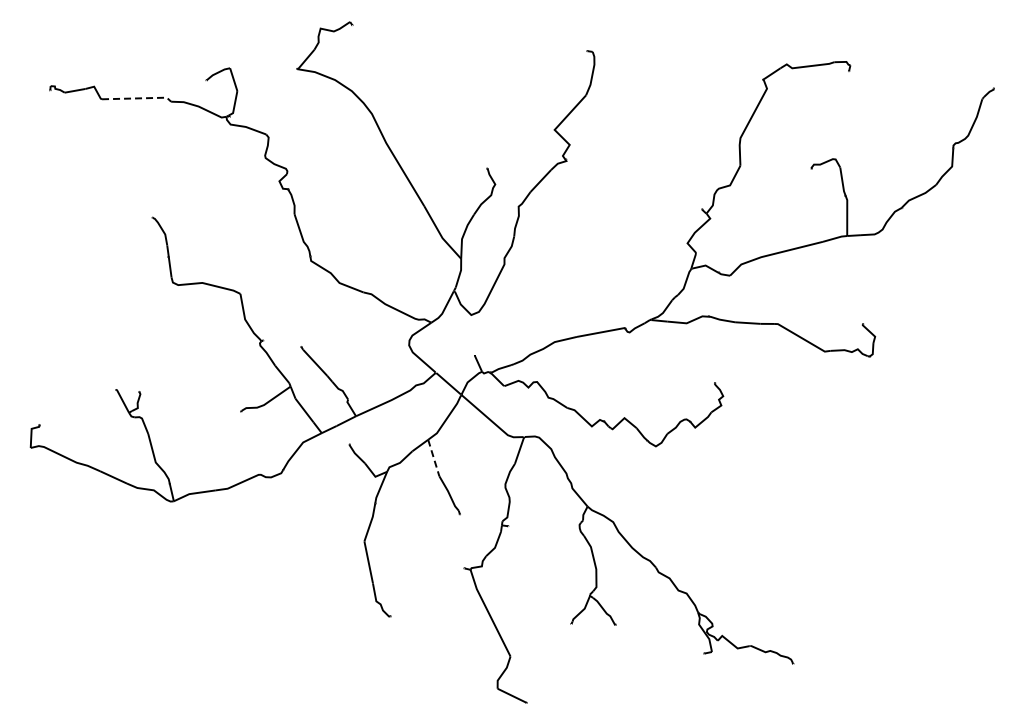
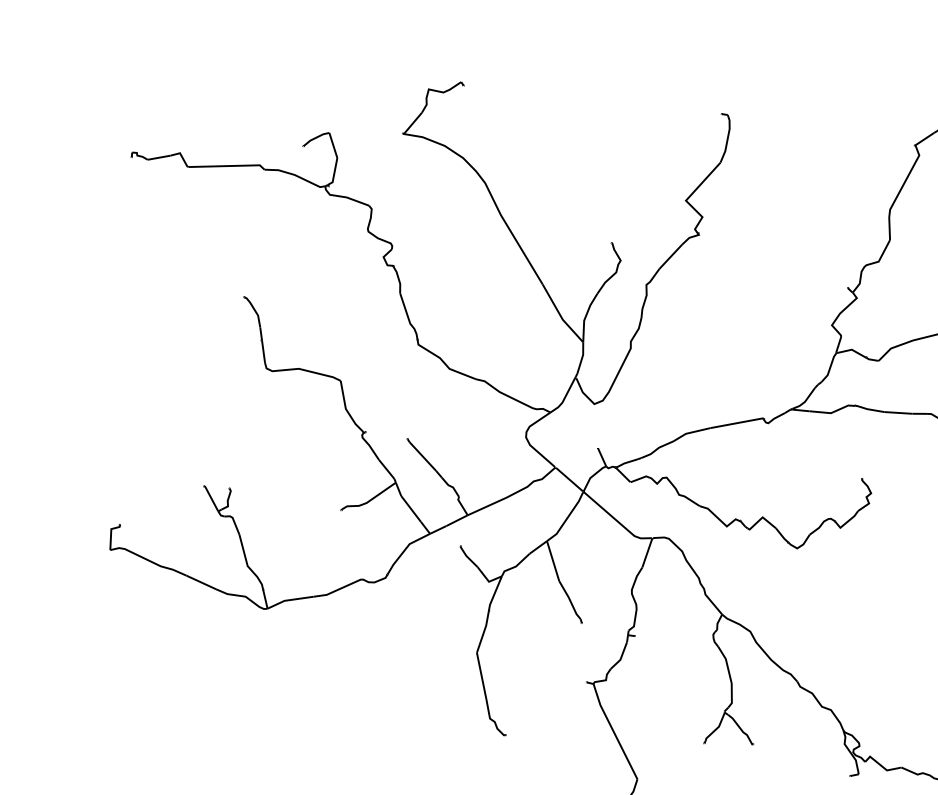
line: (137, 98) -> (227, 166), dashed -> solid
line: (433, 458) -> (552, 561), dashed -> solid

